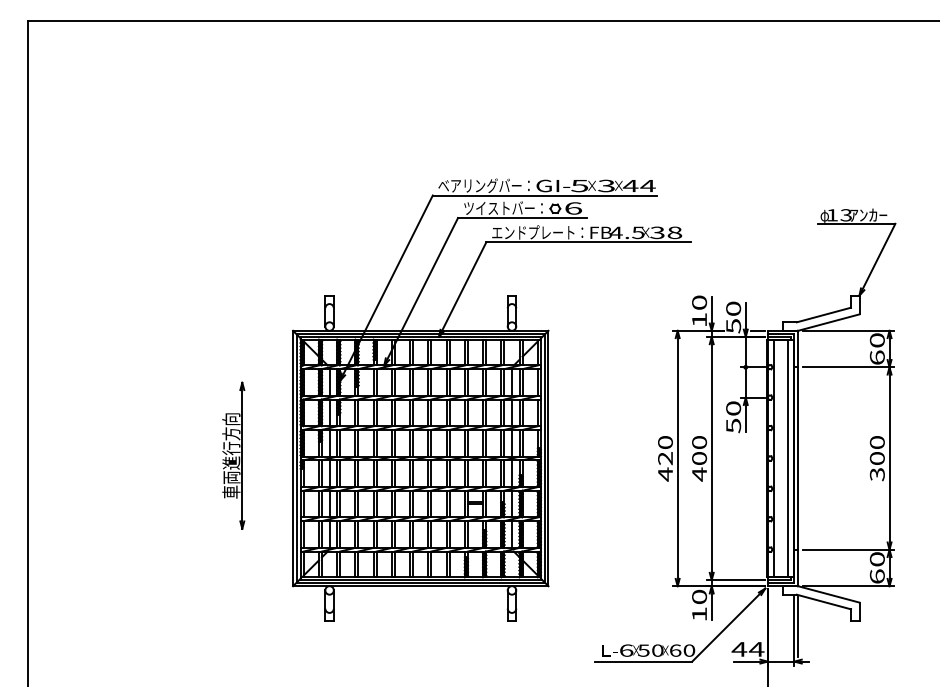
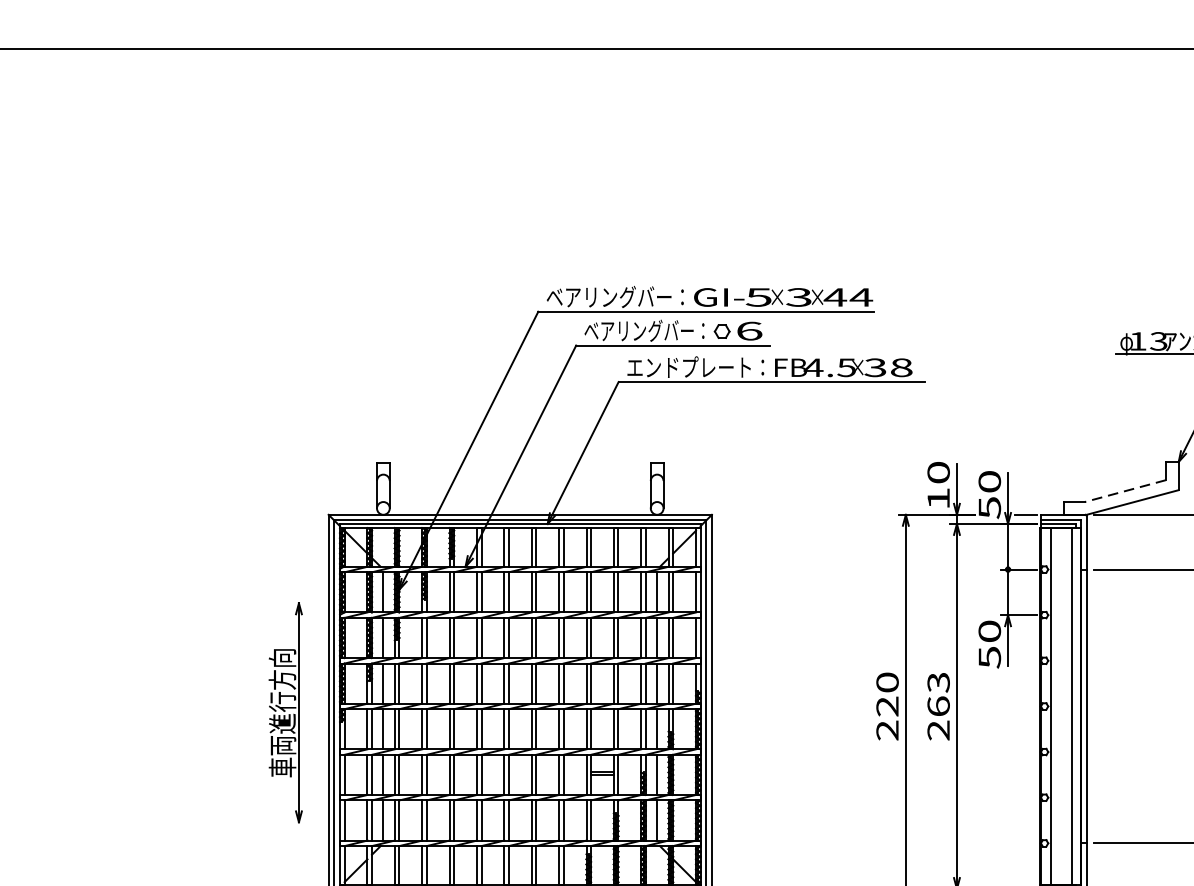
text: (503, 208) -> (644, 331), ツイストバー： -> ベアリングバー：
line: (823, 315) -> (1124, 491), solid -> dashed
part: (233, 455) -> (285, 712), moved
text: (699, 458) -> (938, 706), 400 -> 263
text: (665, 474) -> (887, 730), 420 -> 220

